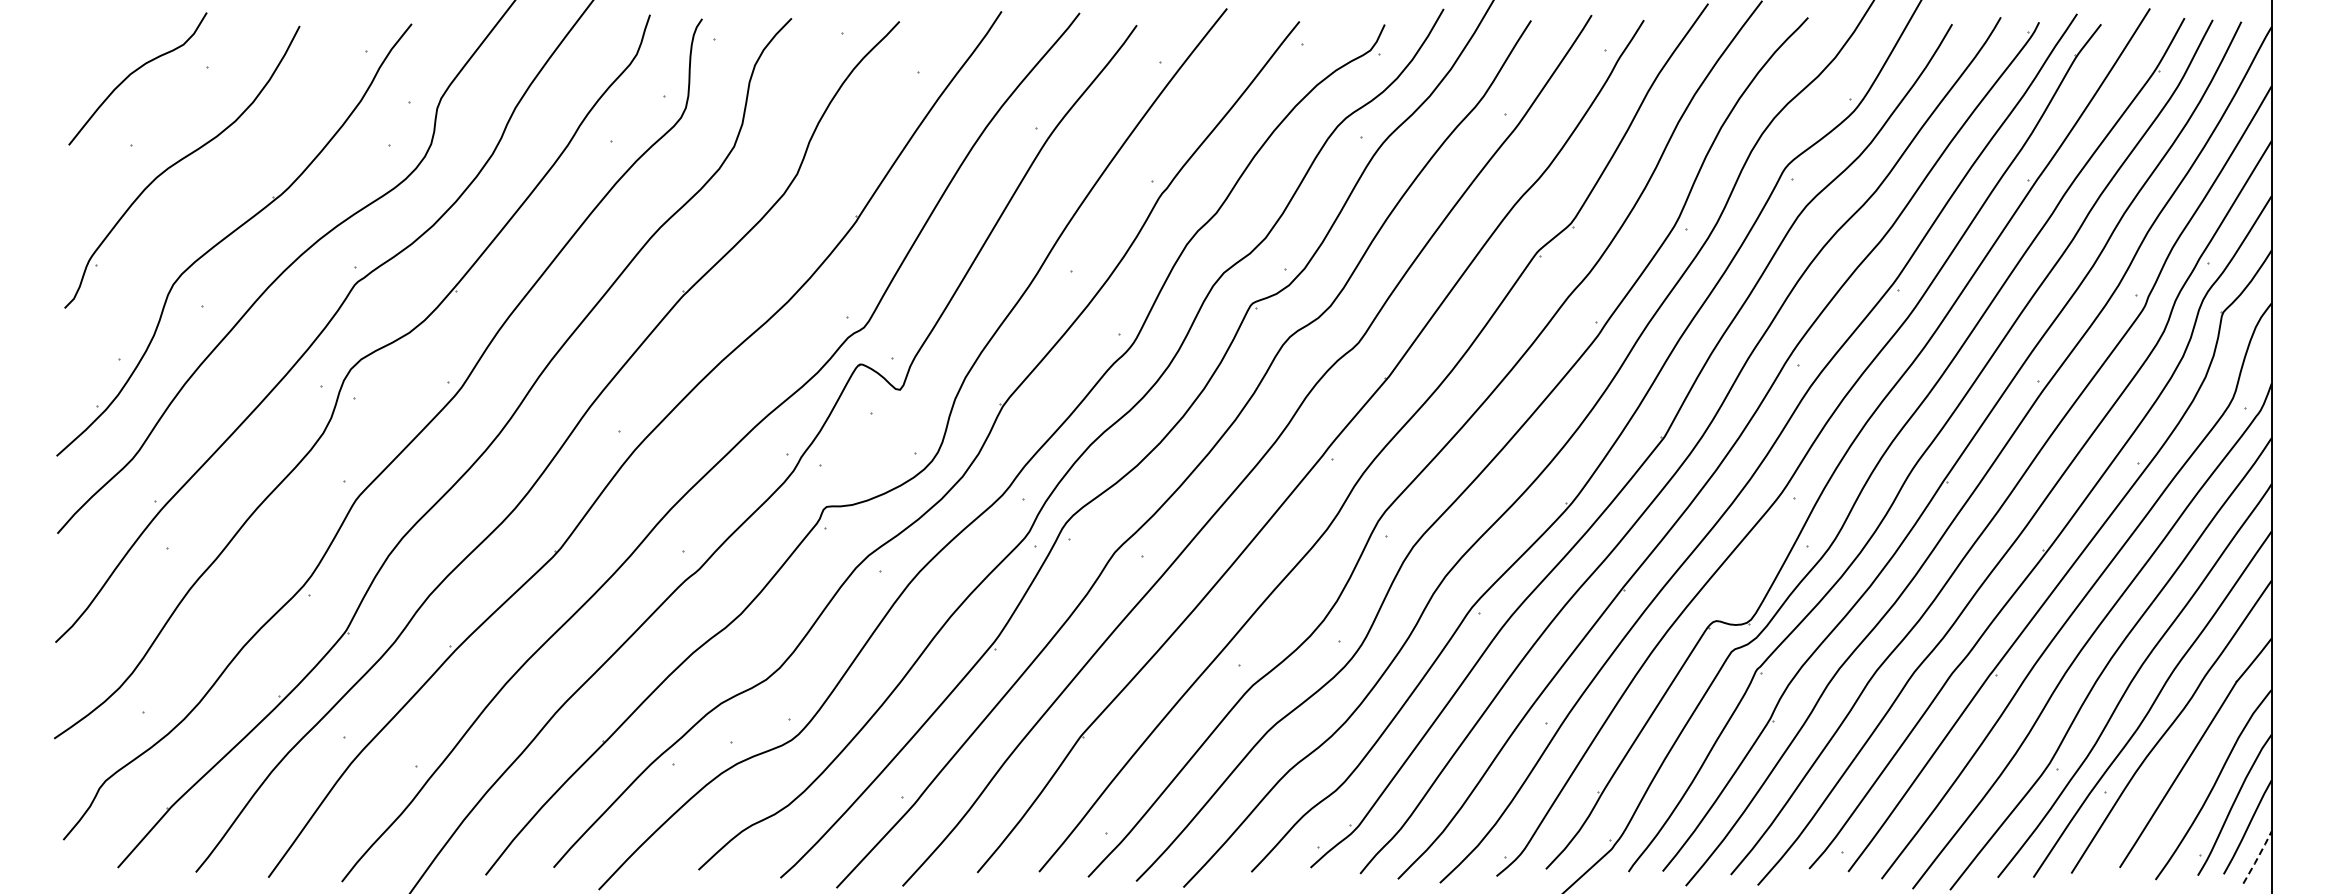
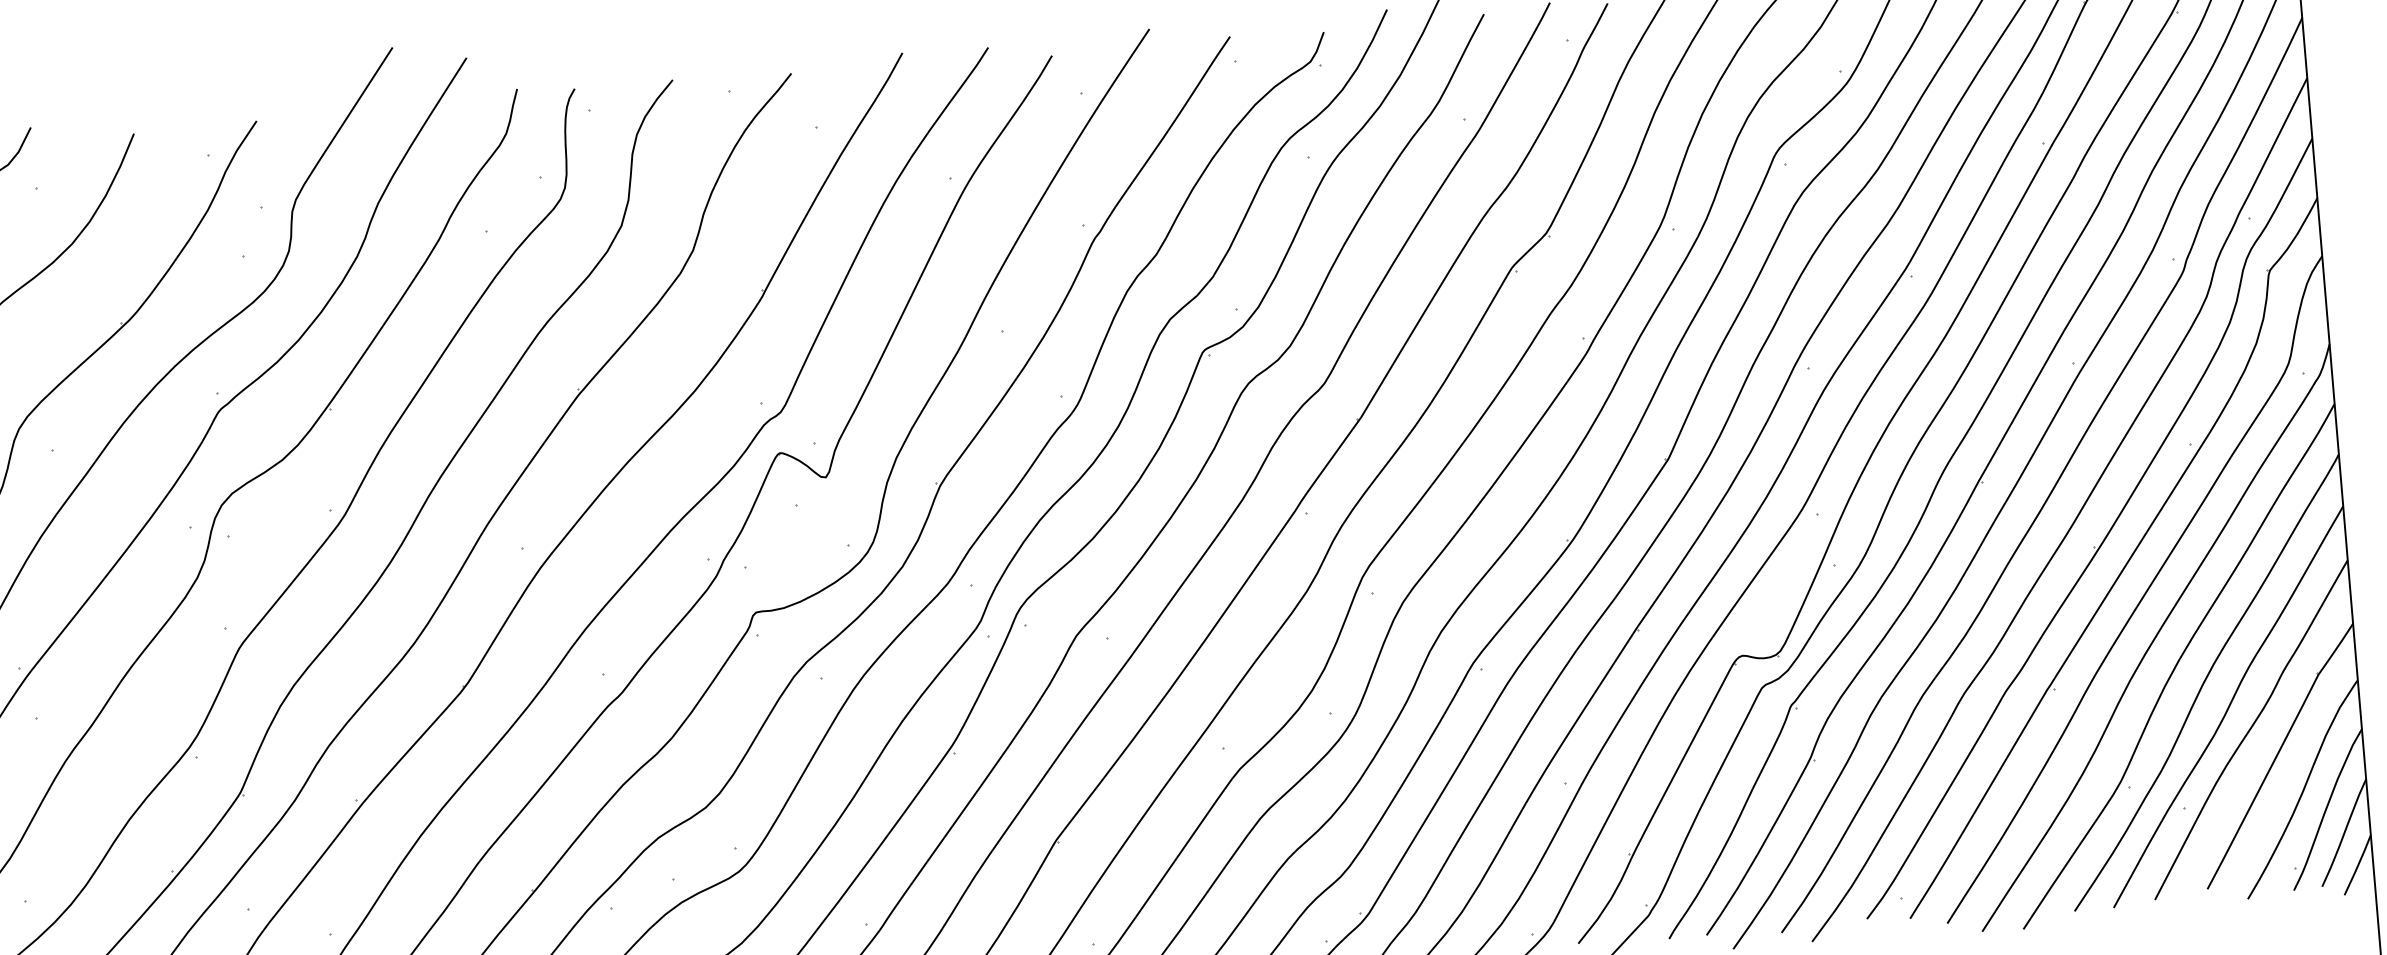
line: (2258, 857) -> (2358, 865), dashed -> solid

